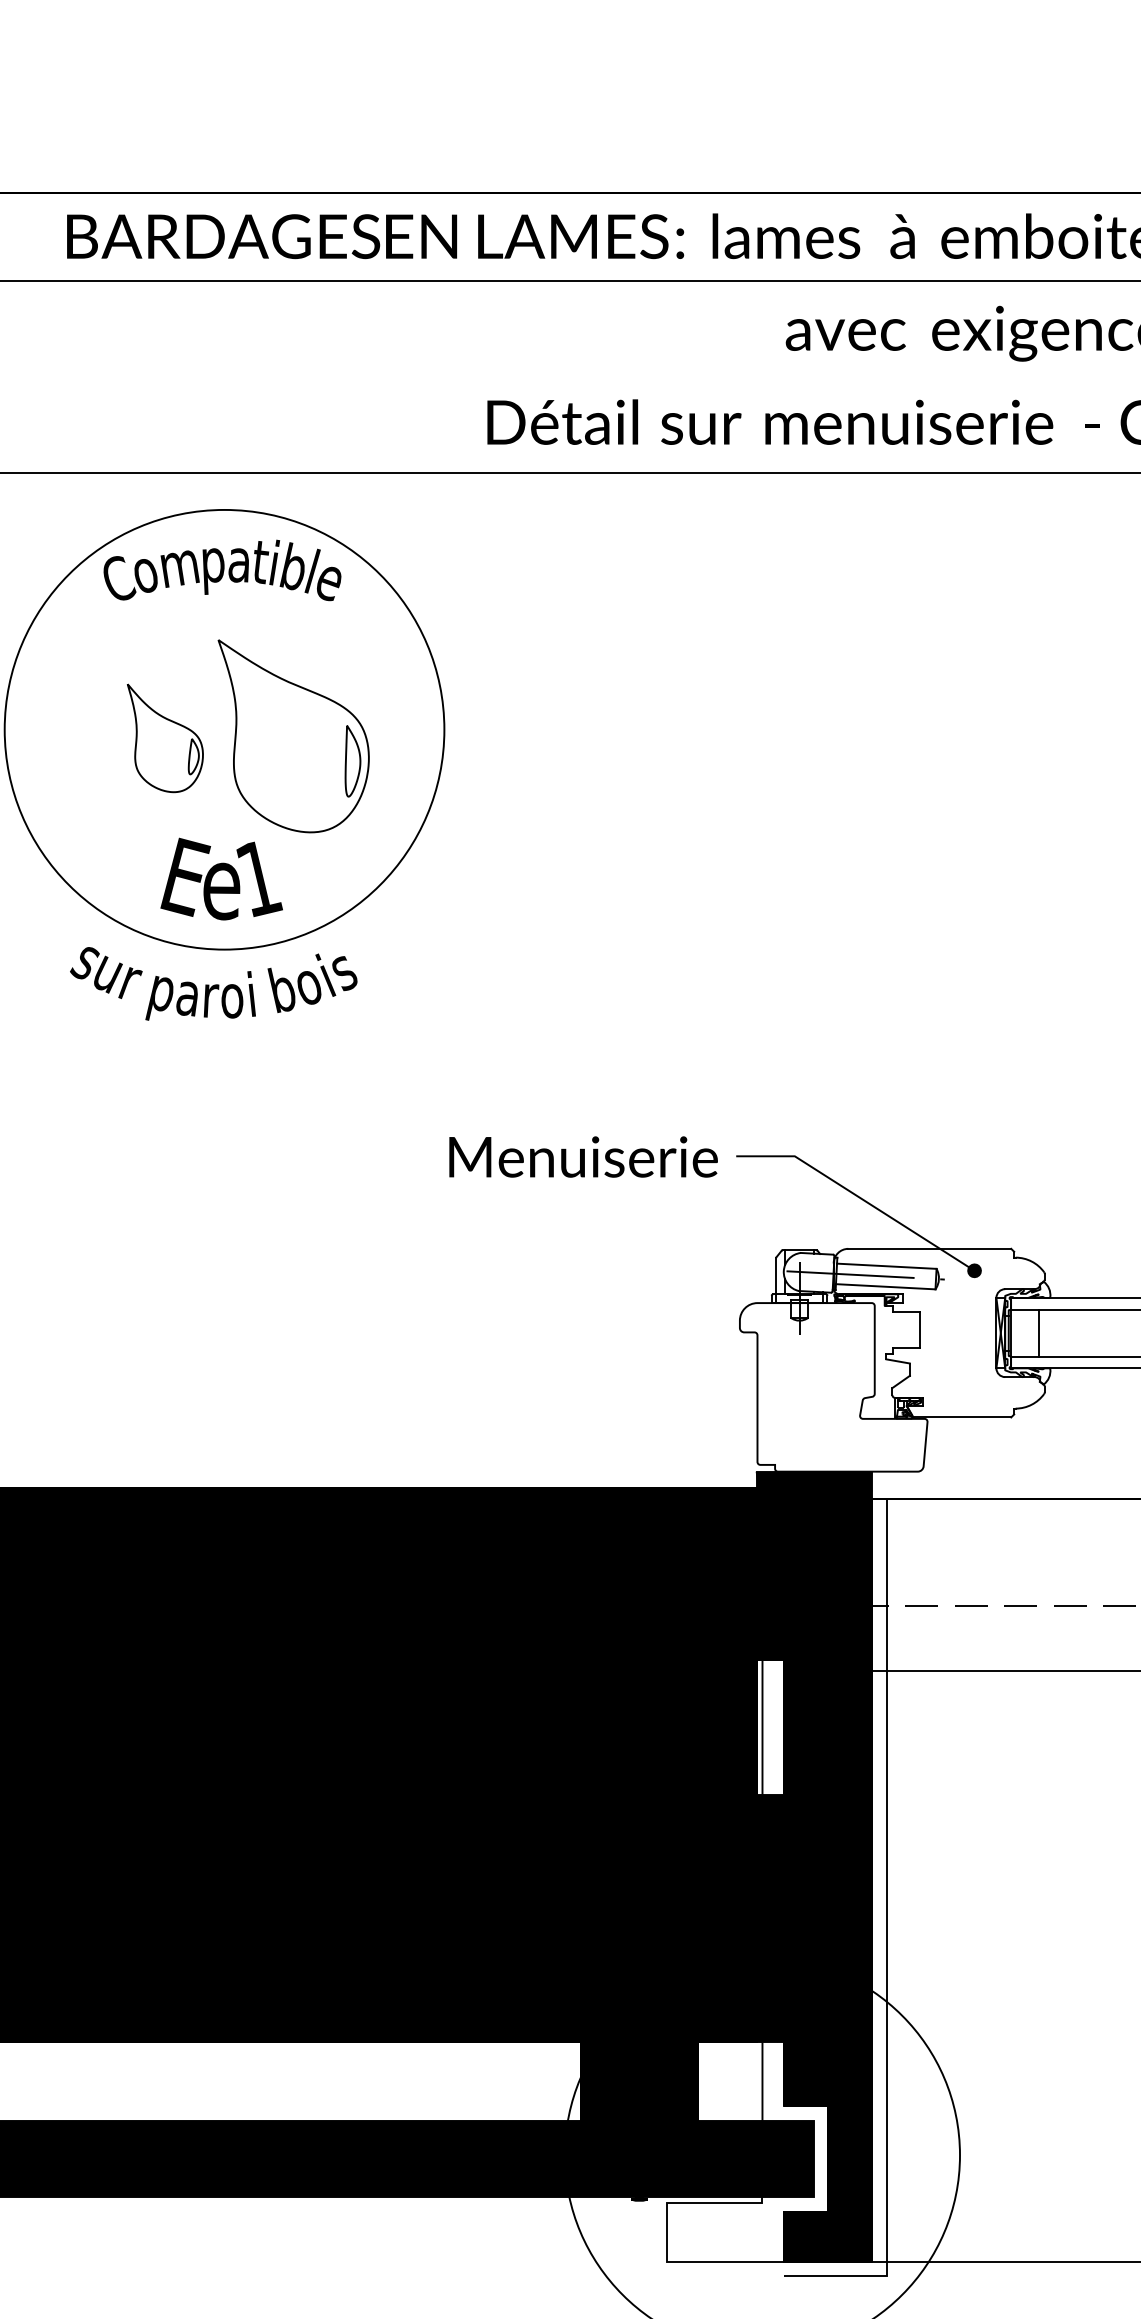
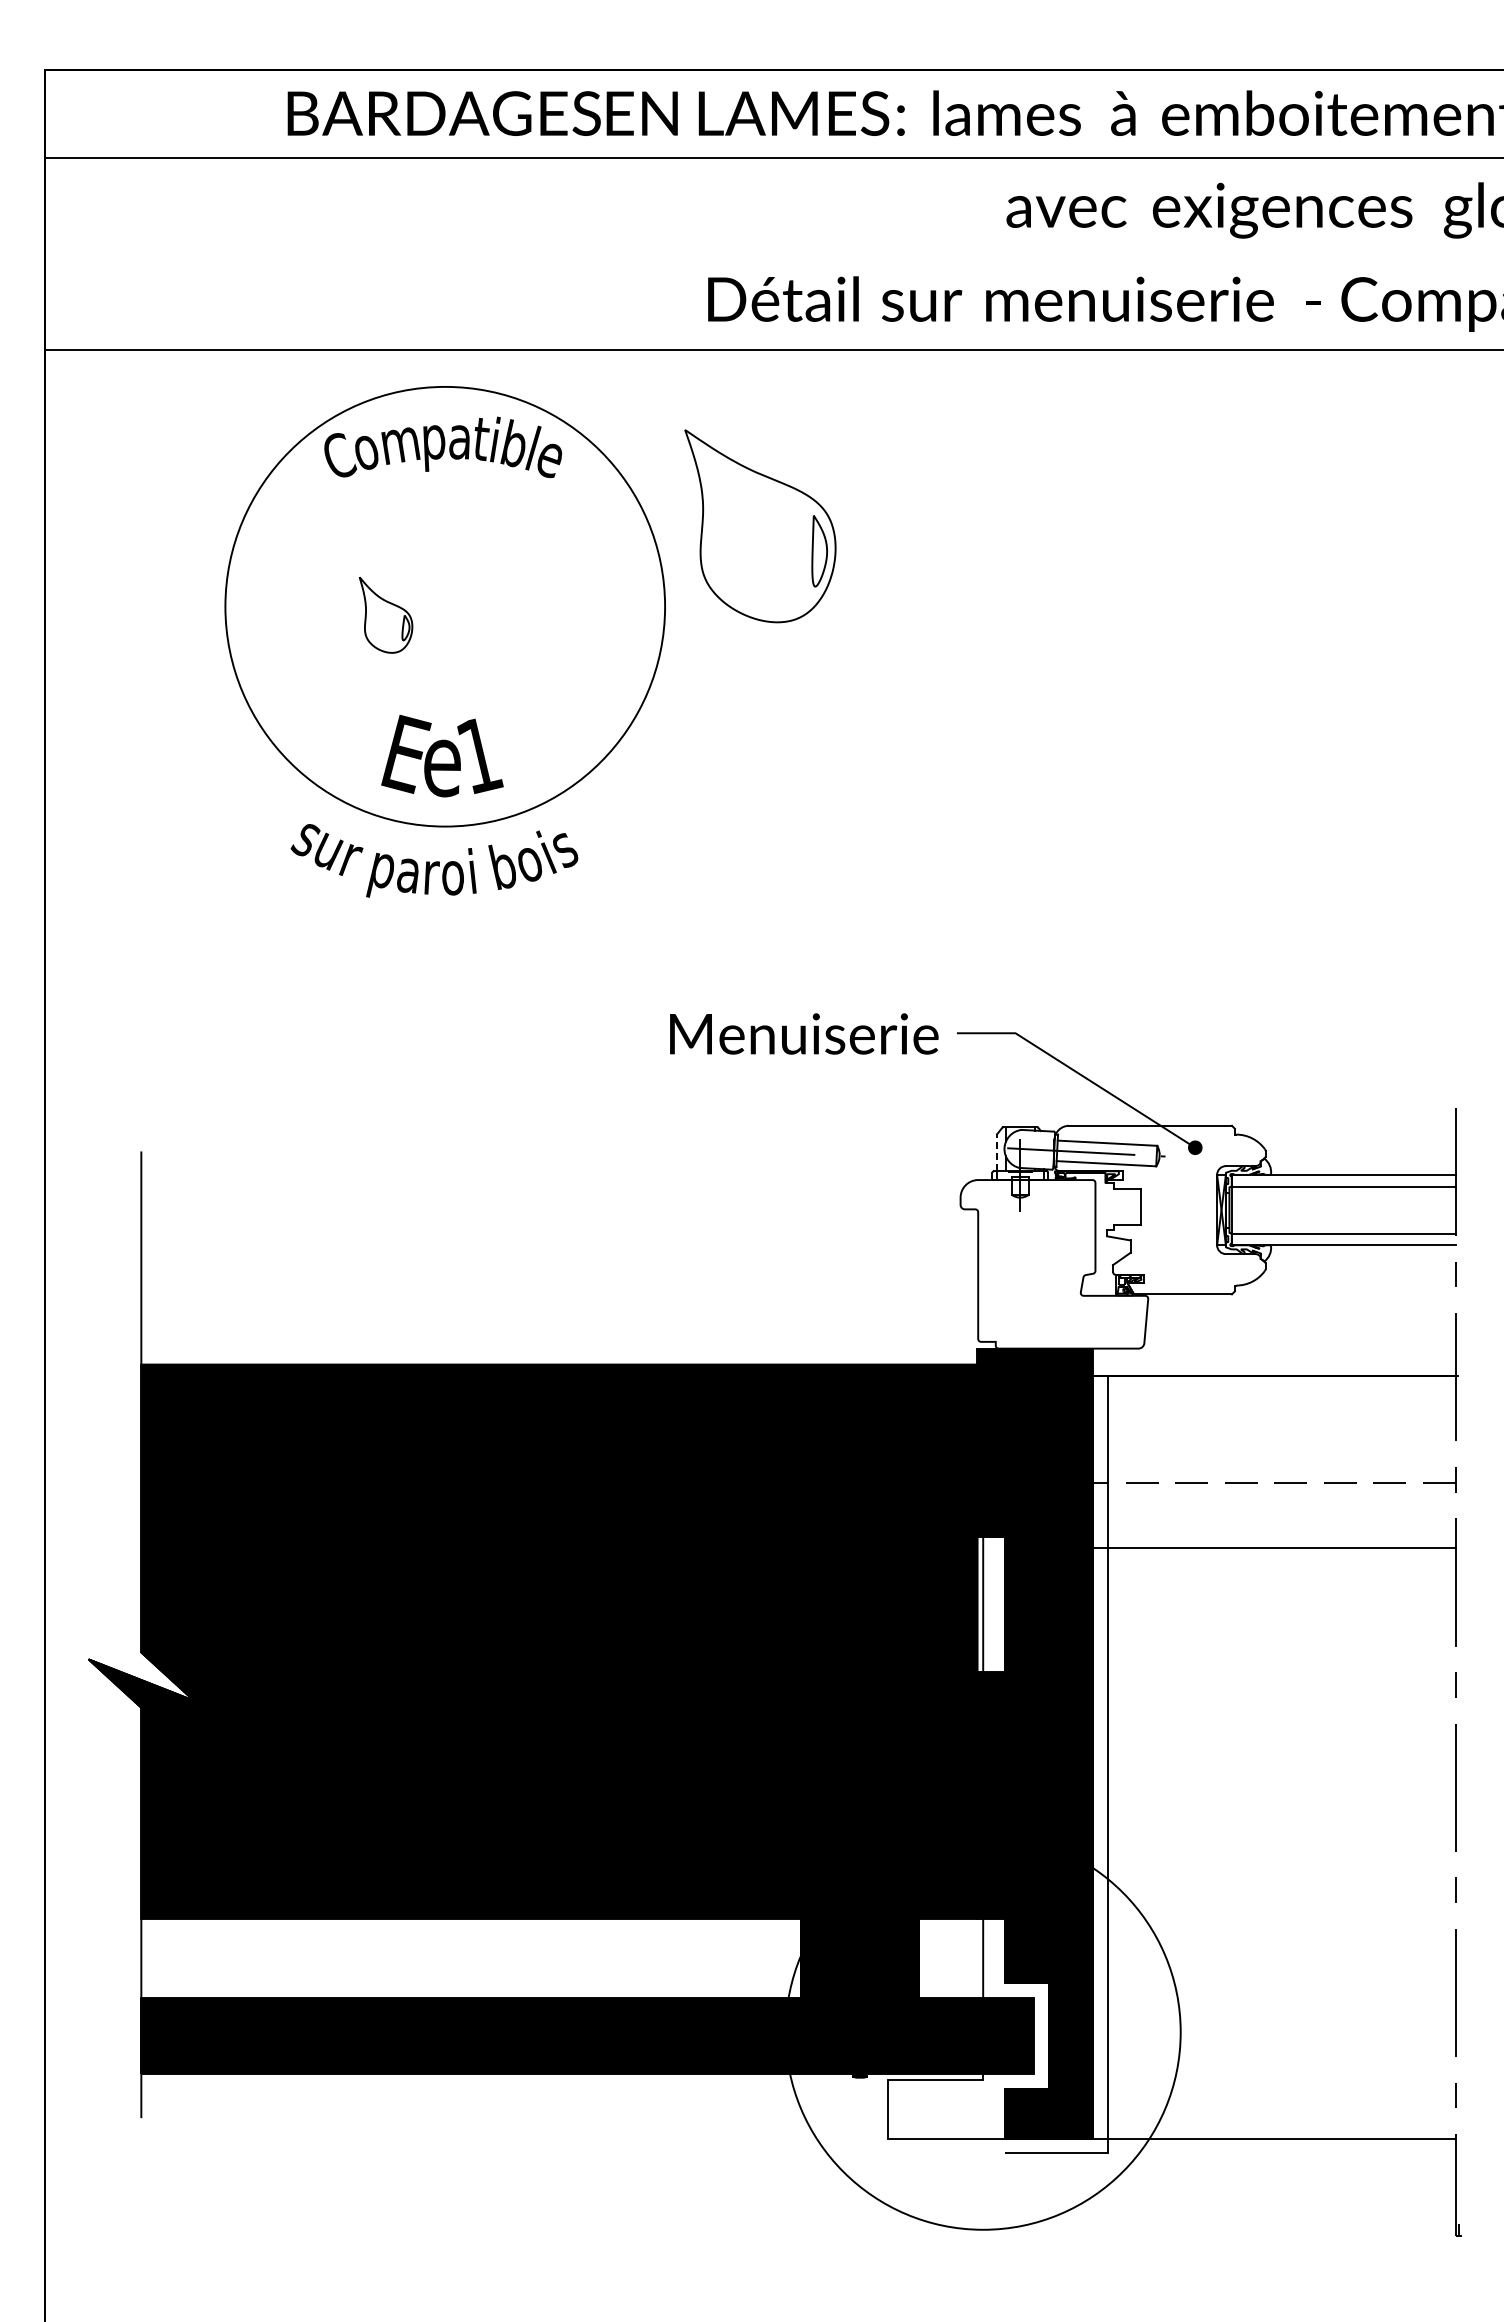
part: (293, 736) -> (760, 526), moved
part: (164, 737) -> (385, 614), size x0.7
line: (775, 1275) -> (996, 1152), solid -> dashed
line: (1038, 1332) -> (1259, 1209), removed

